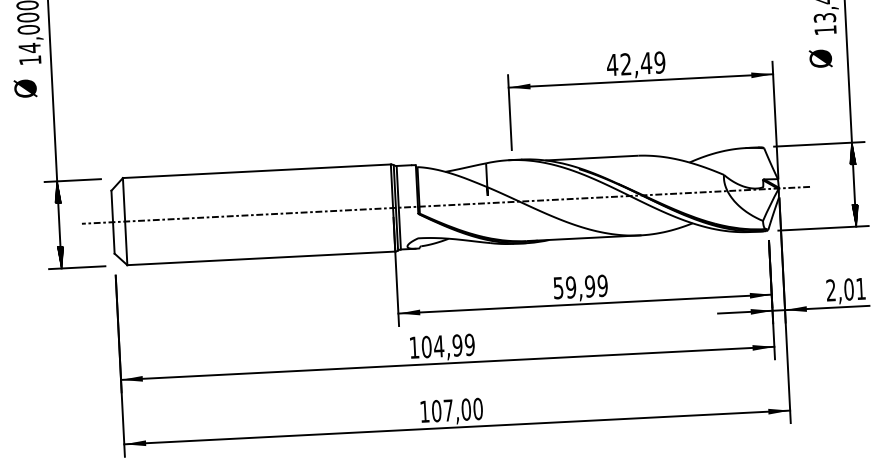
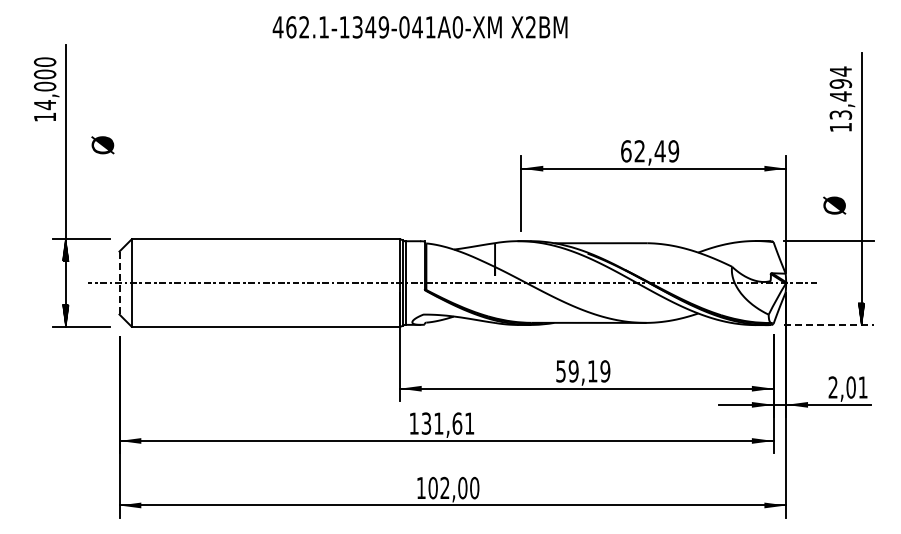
text: (820, 58) -> (834, 205), moved
text: (611, 65) -> (625, 151), 42,49 -> 62,49
text: (25, 88) -> (102, 145), moved
hatch: (852, 153) -> (861, 251), removed
line: (113, 222) -> (119, 283), solid -> dashed
line: (824, 228) -> (829, 325), solid -> dashed
text: (589, 286) -> (592, 371), 59,99 -> 59,19
text: (447, 345) -> (447, 423), 104,99 -> 131,61
text: (447, 409) -> (444, 487), 107,00 -> 102,00

